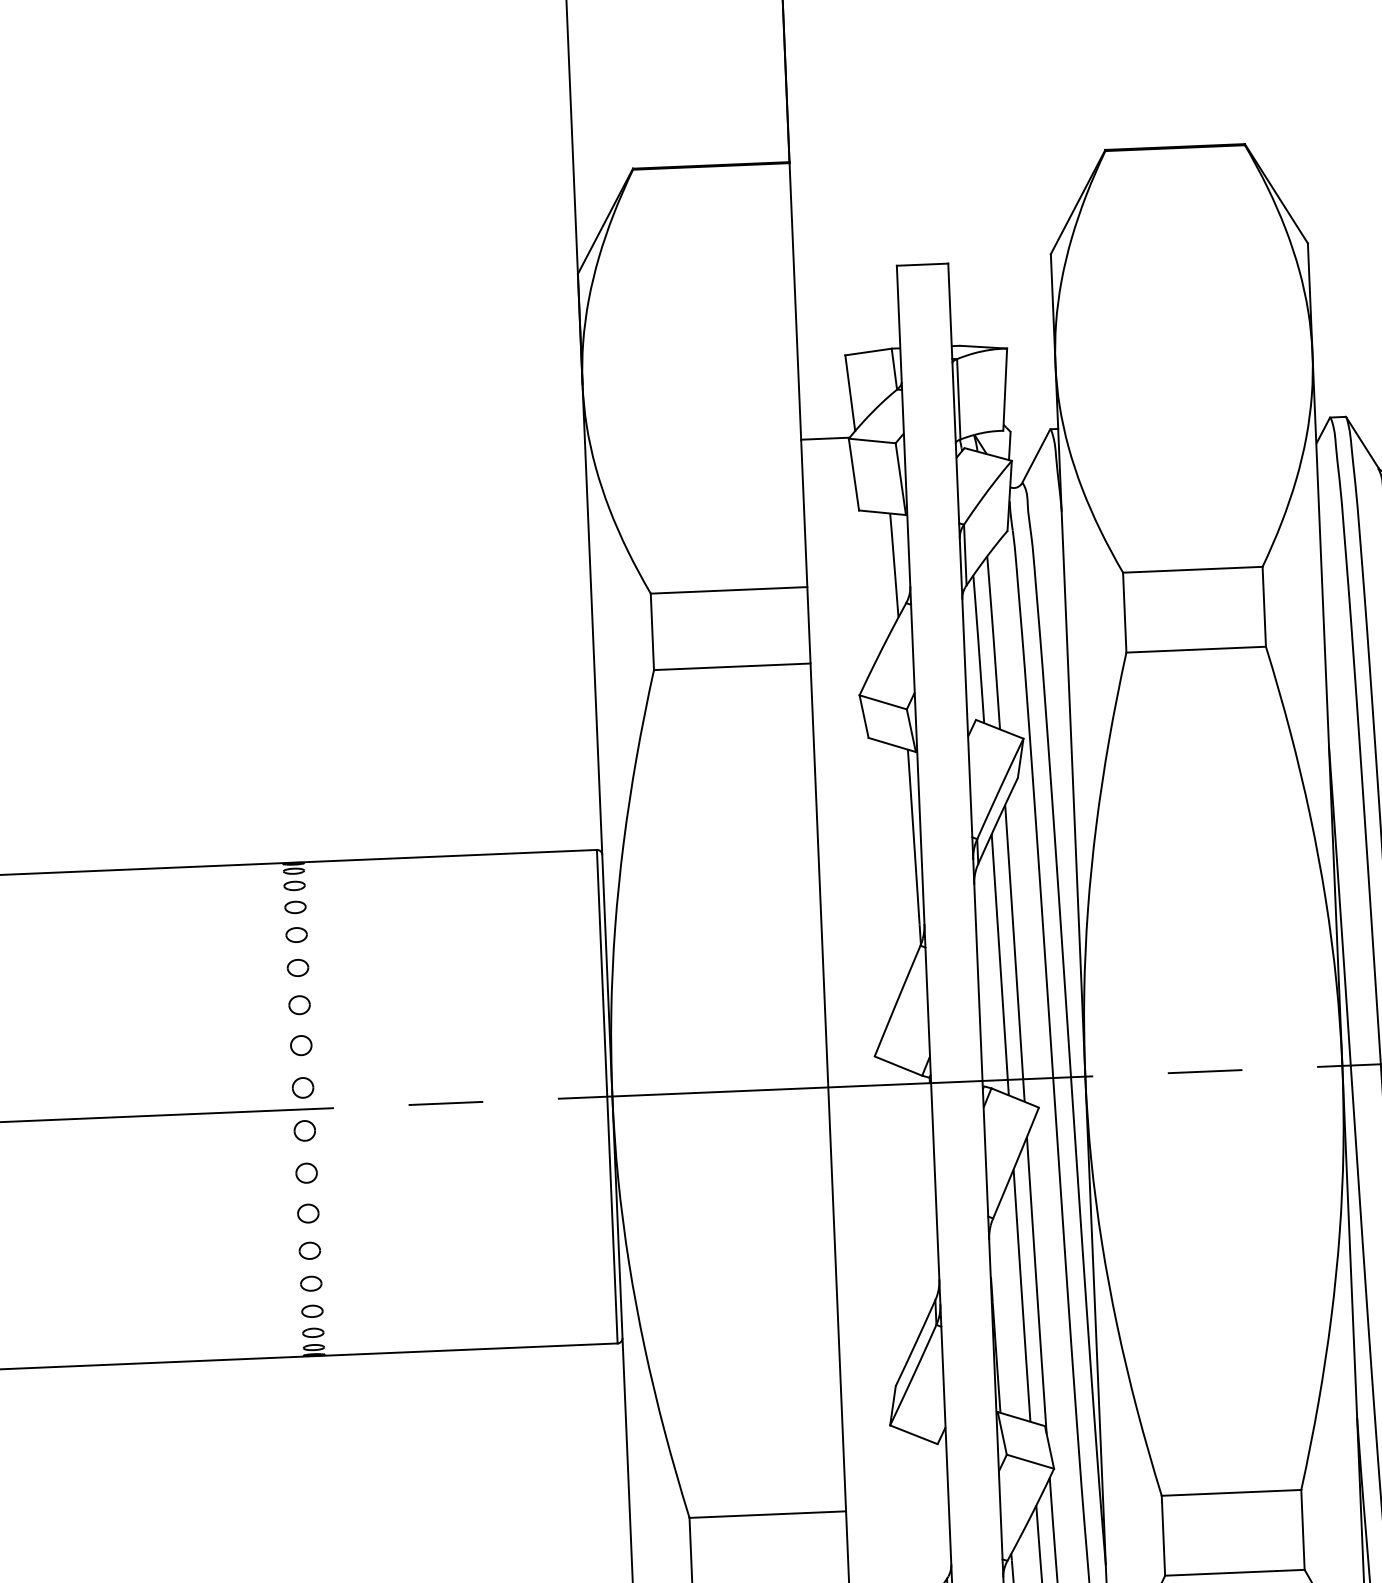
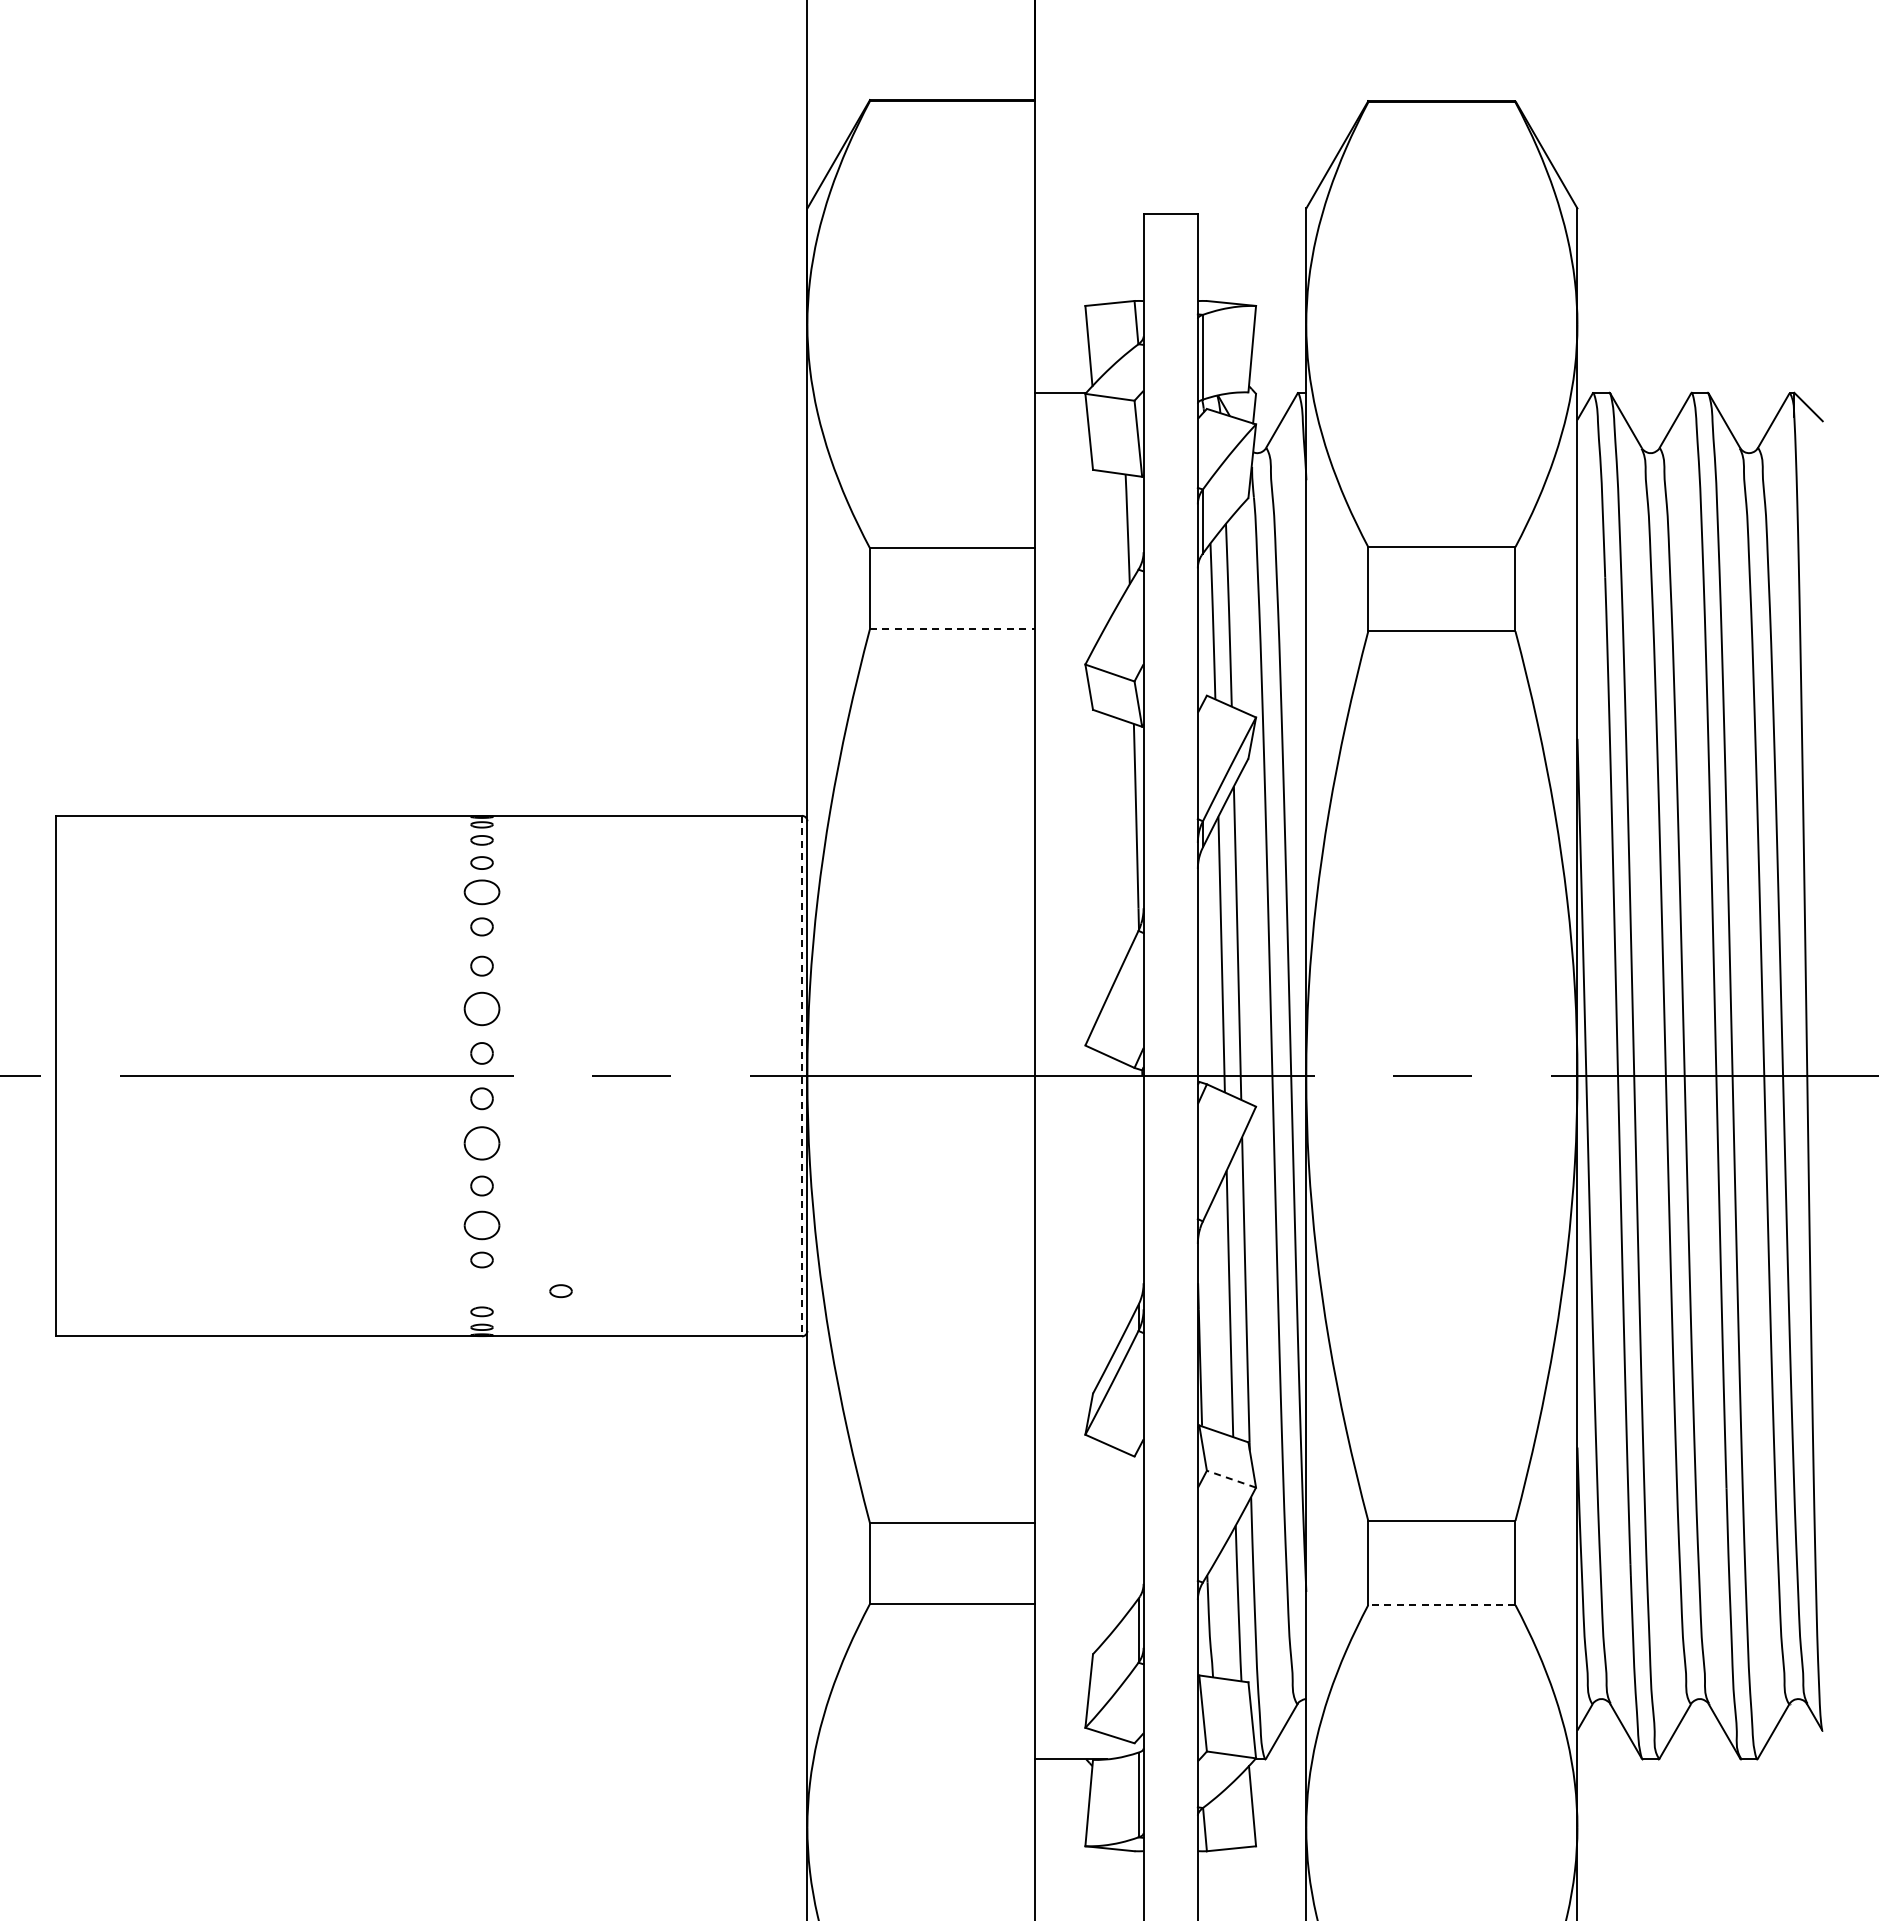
line: (732, 666) -> (952, 628), solid -> dashed
part: (296, 934) -> (481, 891), size x1.6
part: (300, 1045) -> (481, 1008), size x1.6
line: (606, 1097) -> (801, 1076), solid -> dashed
part: (306, 1173) -> (481, 1143), size x1.6
part: (309, 1250) -> (481, 1224), size x1.6
part: (311, 1311) -> (560, 1291), moved
line: (1030, 1462) -> (1231, 1479), solid -> dashed
line: (1234, 1573) -> (1441, 1605), solid -> dashed

